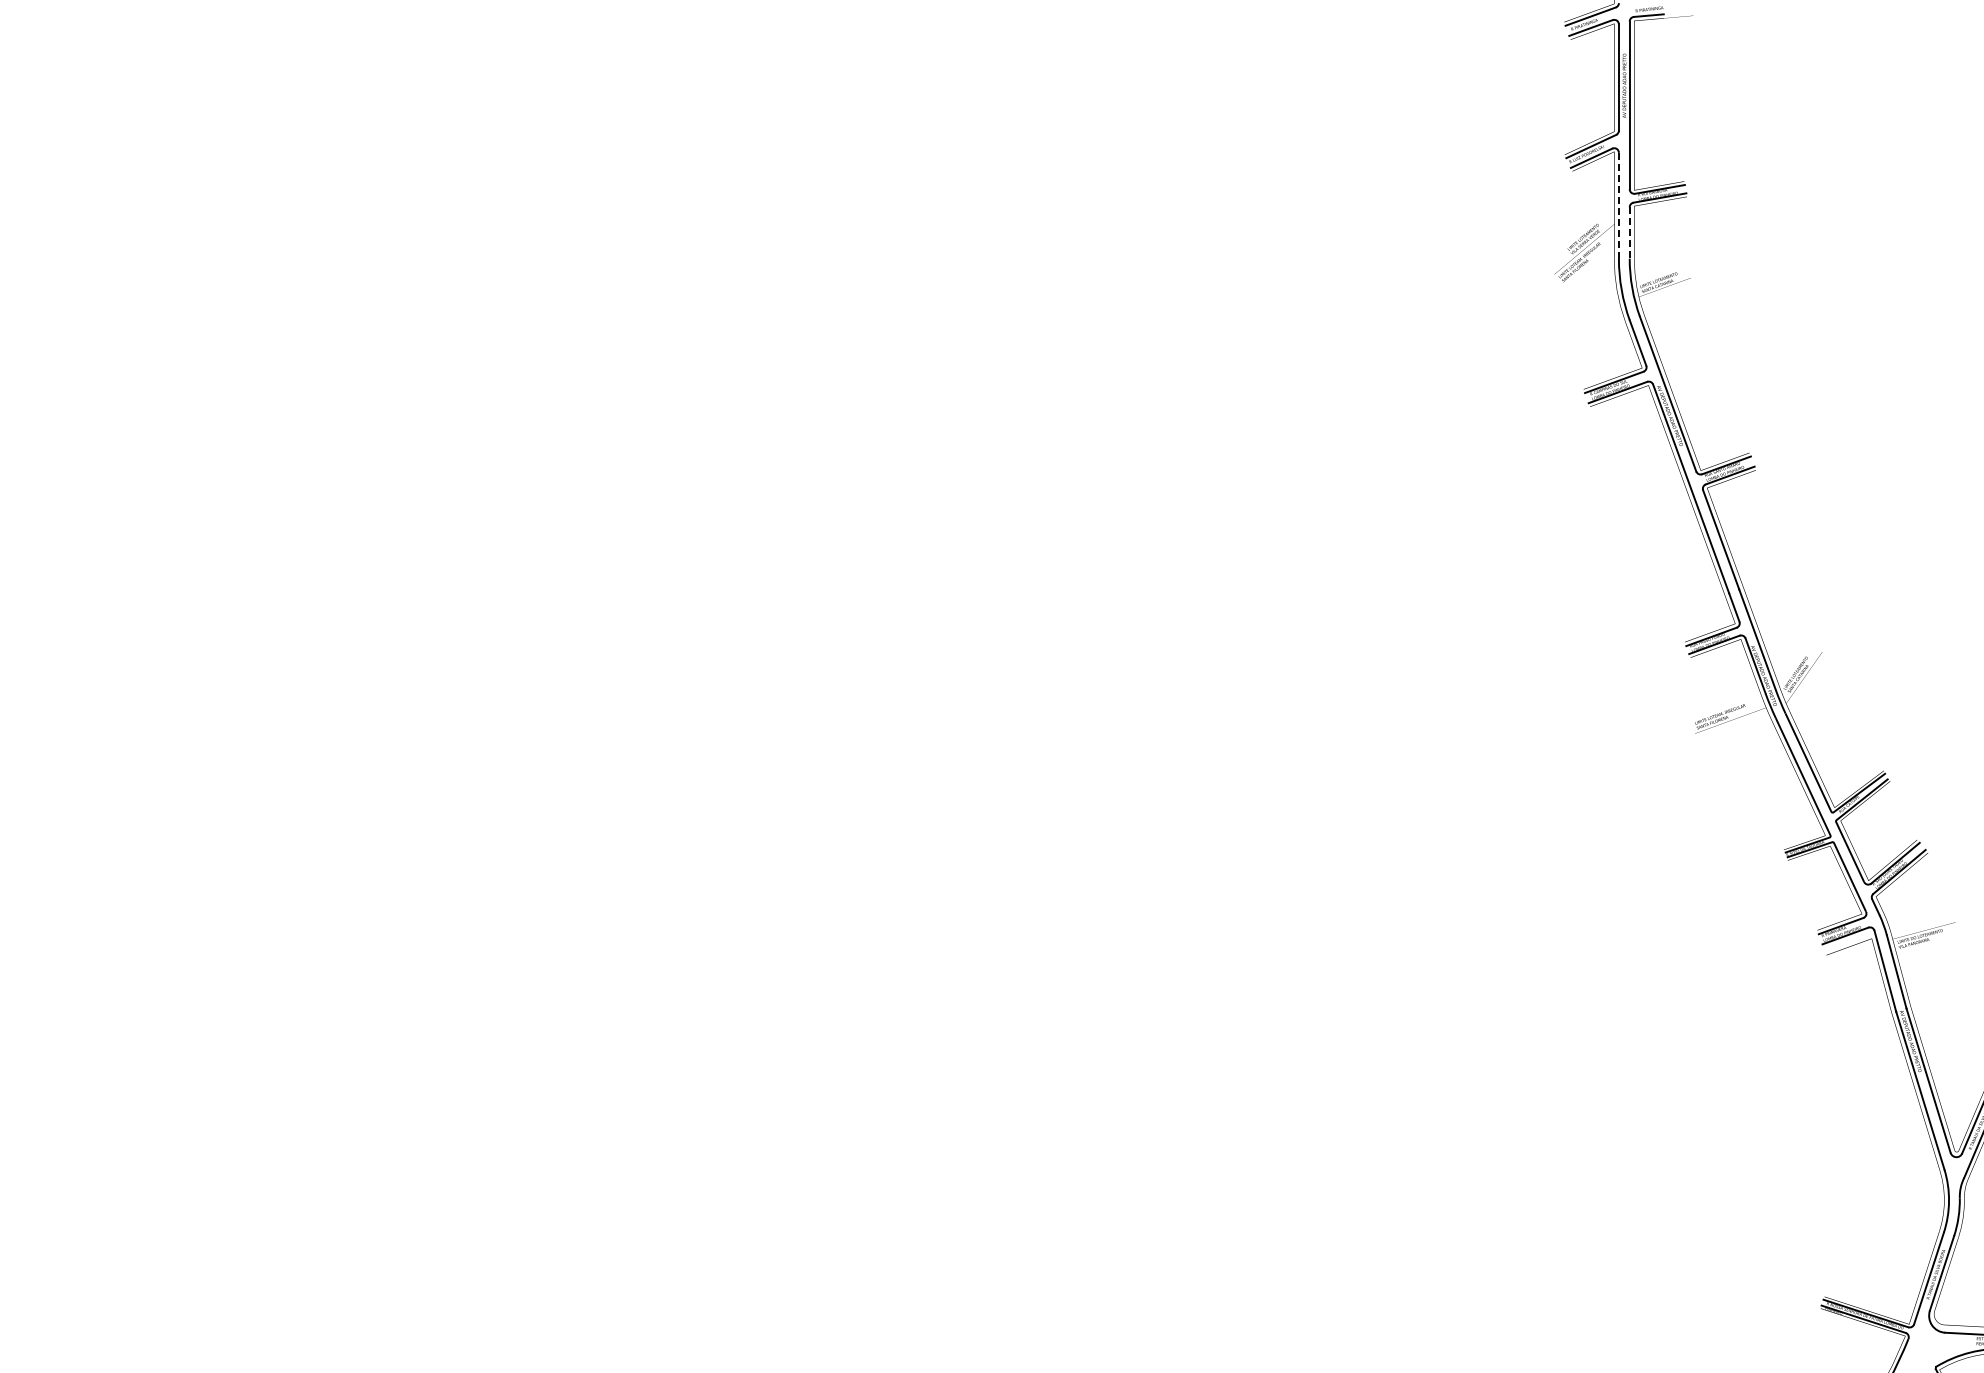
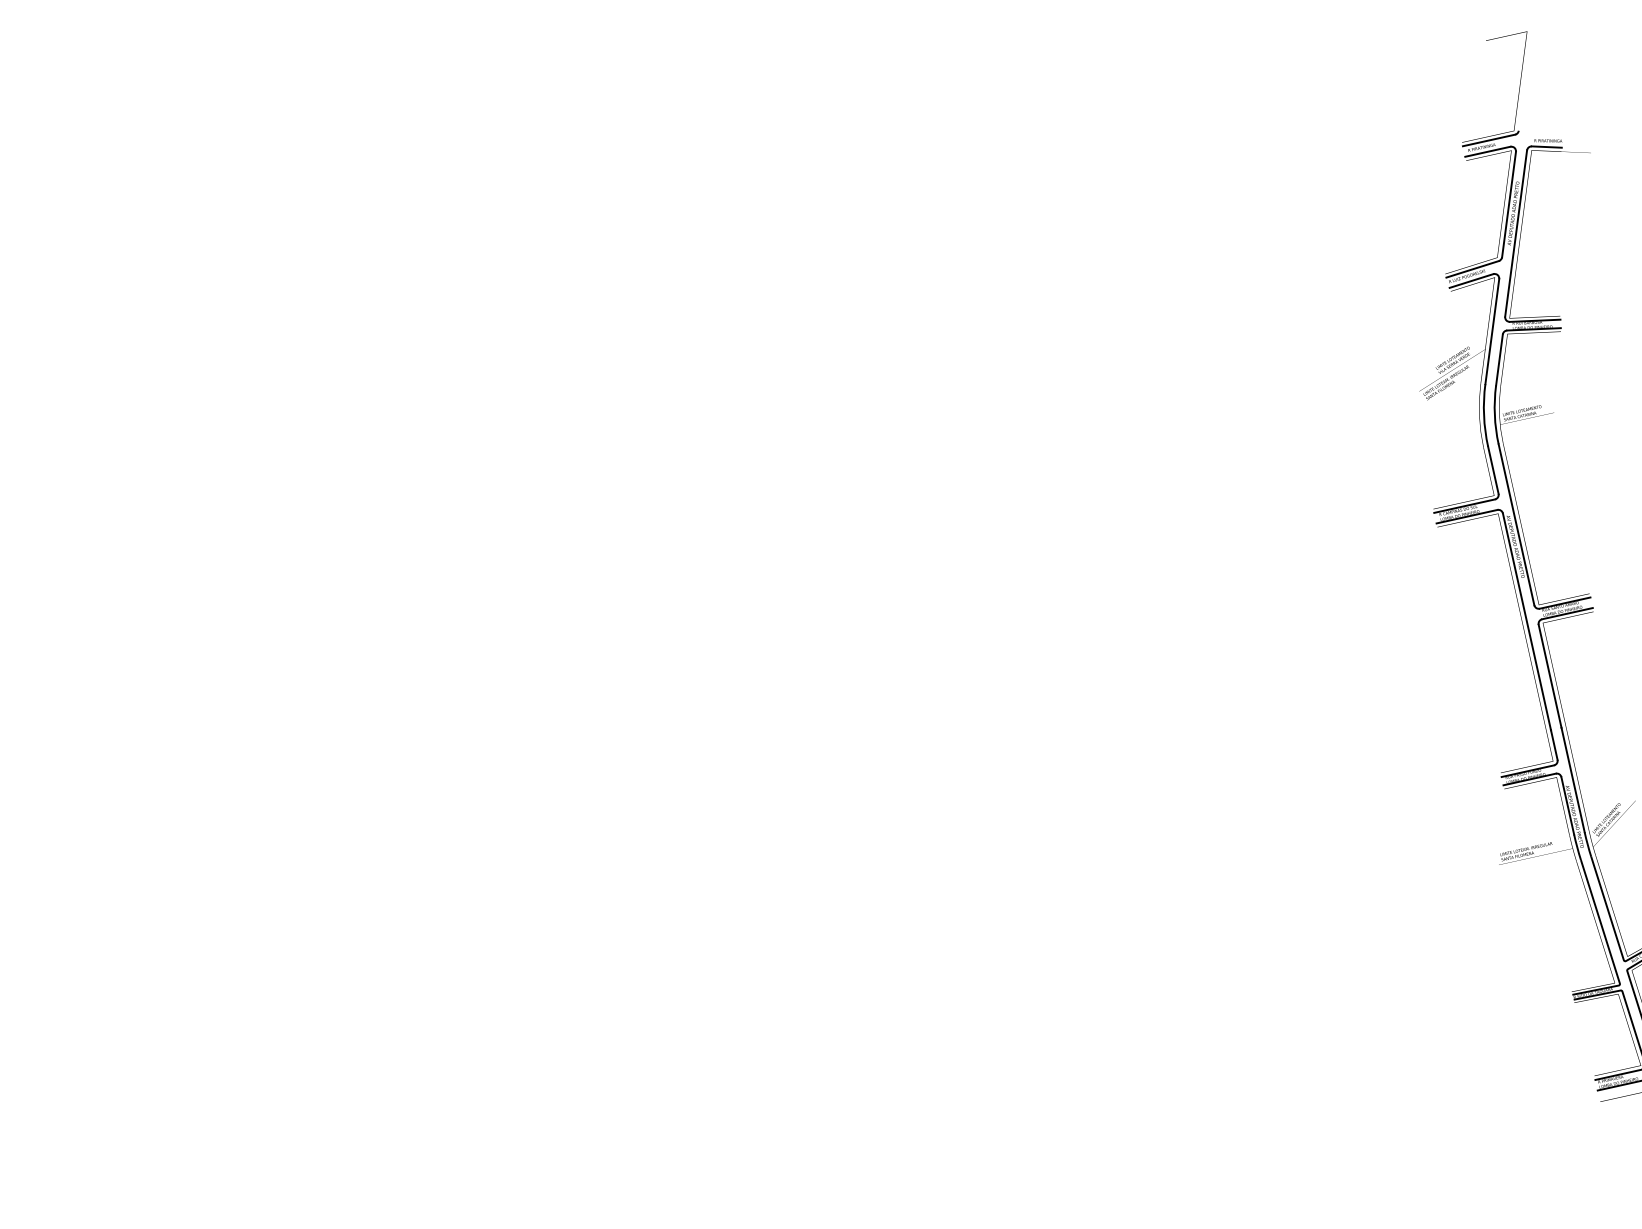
line: (1618, 205) -> (1491, 331), dashed -> solid
line: (1629, 232) -> (1499, 359), dashed -> solid

